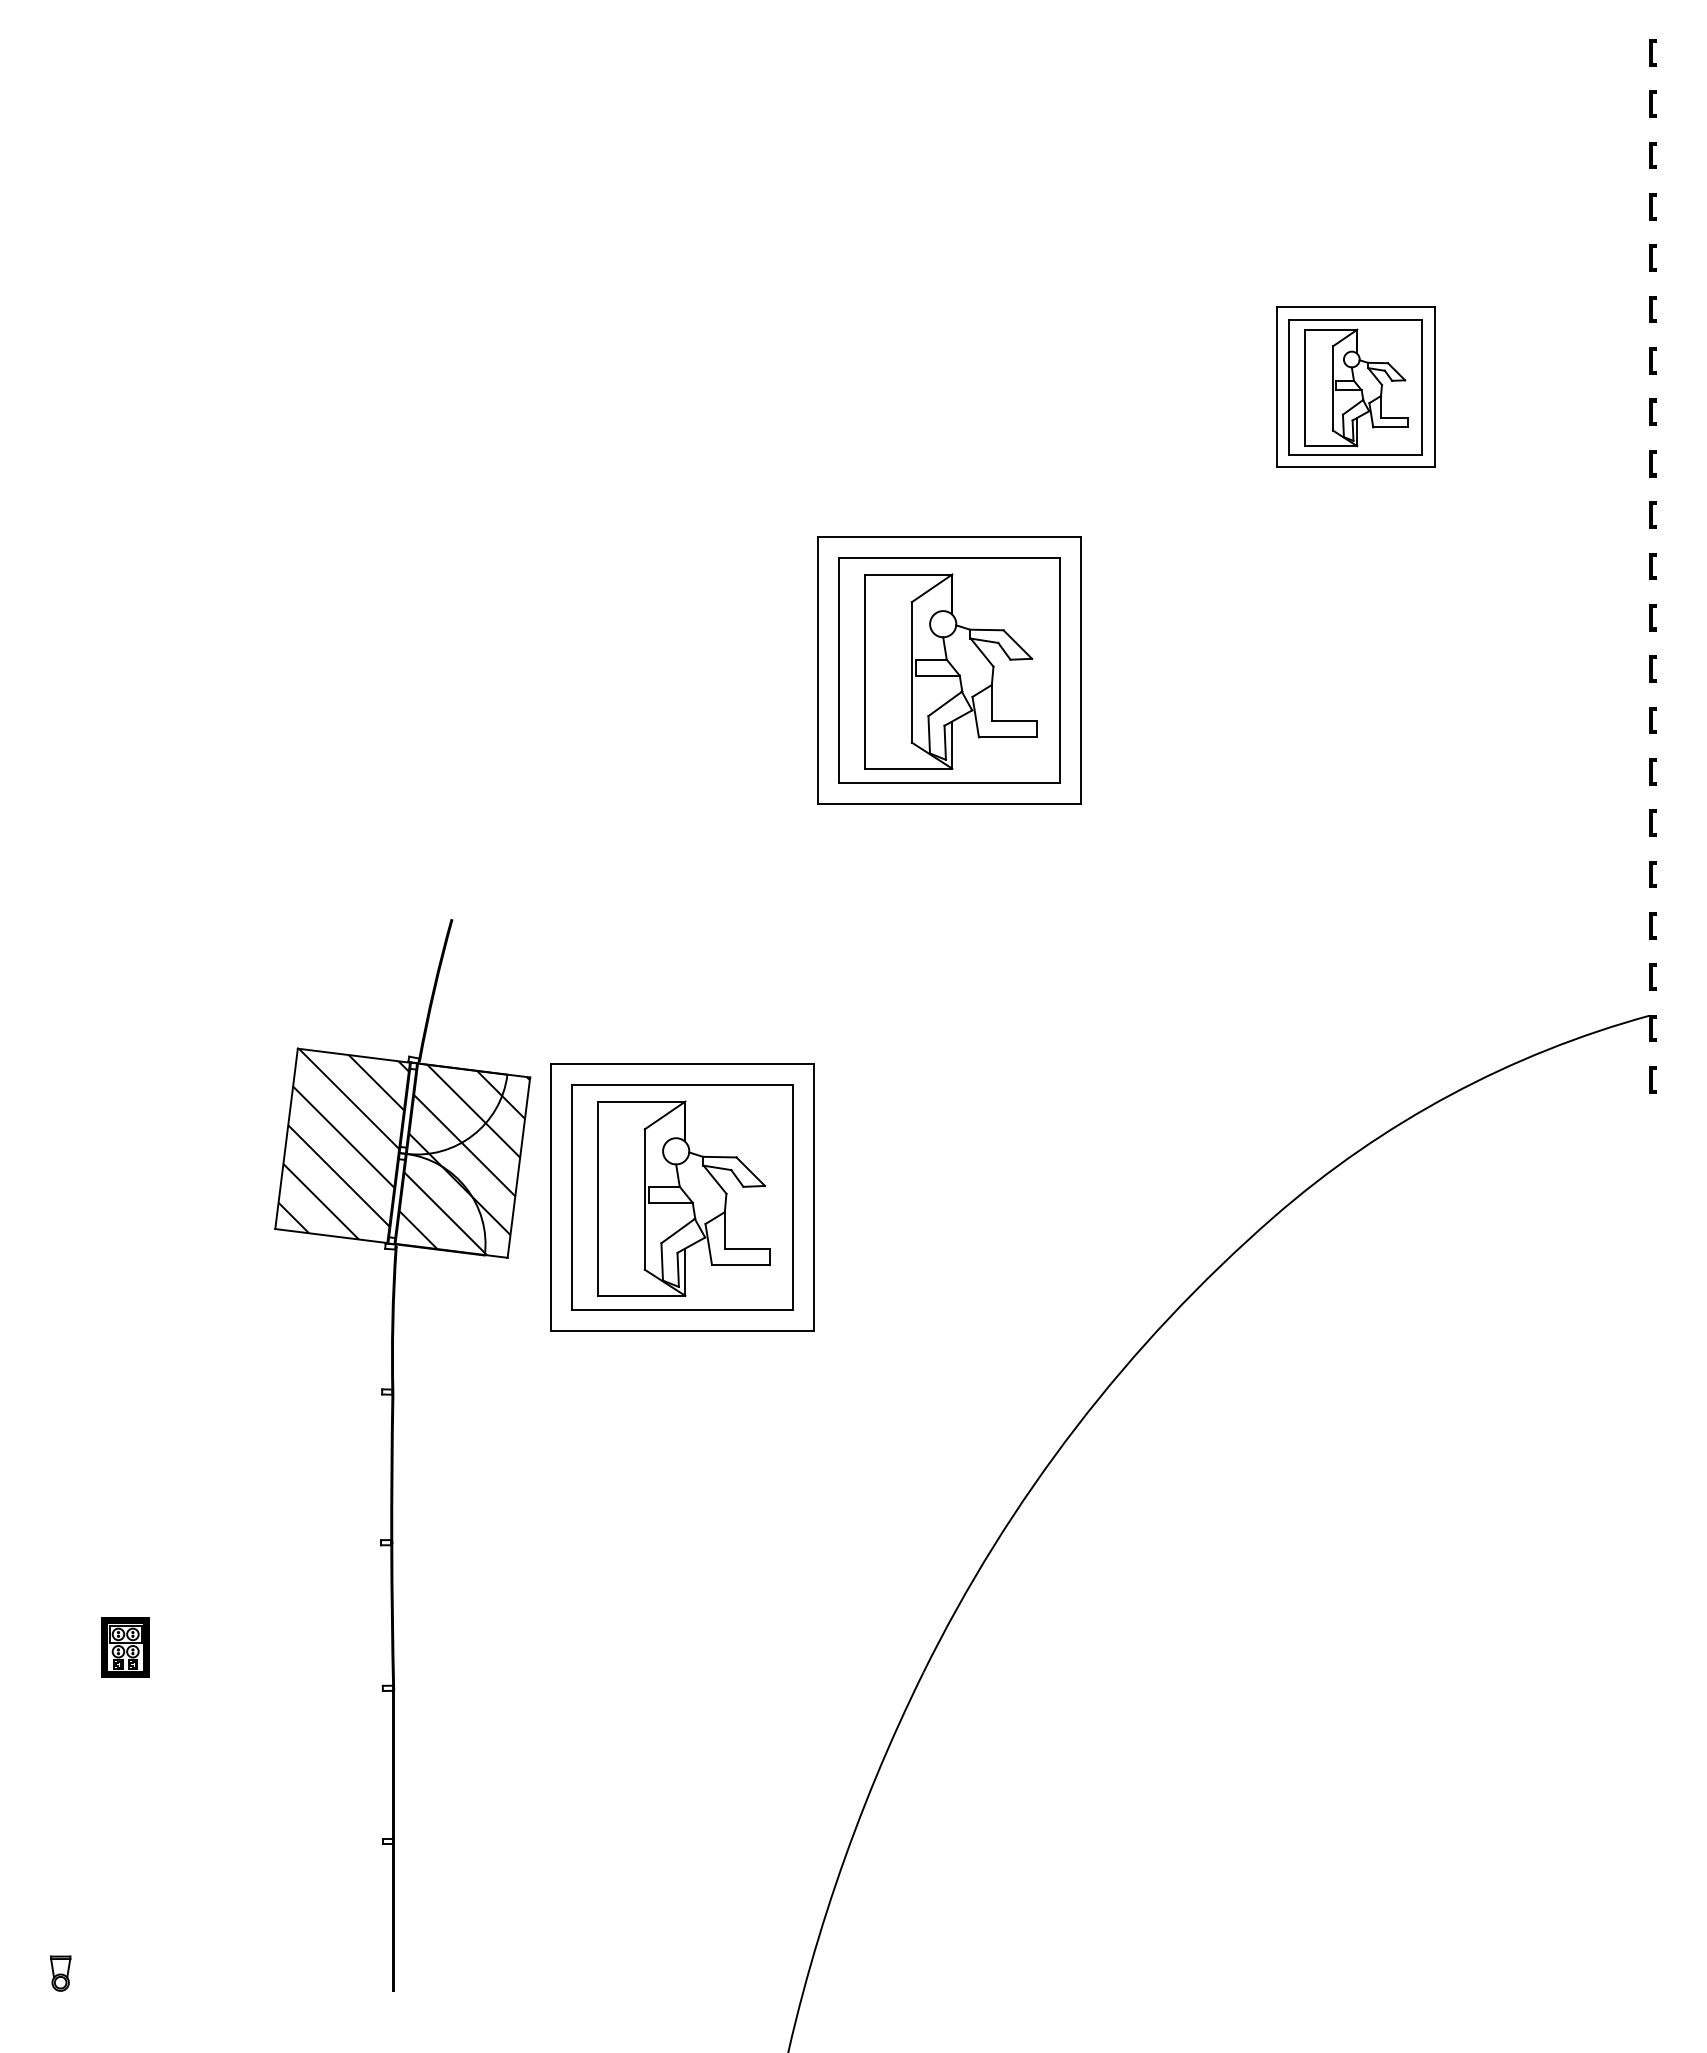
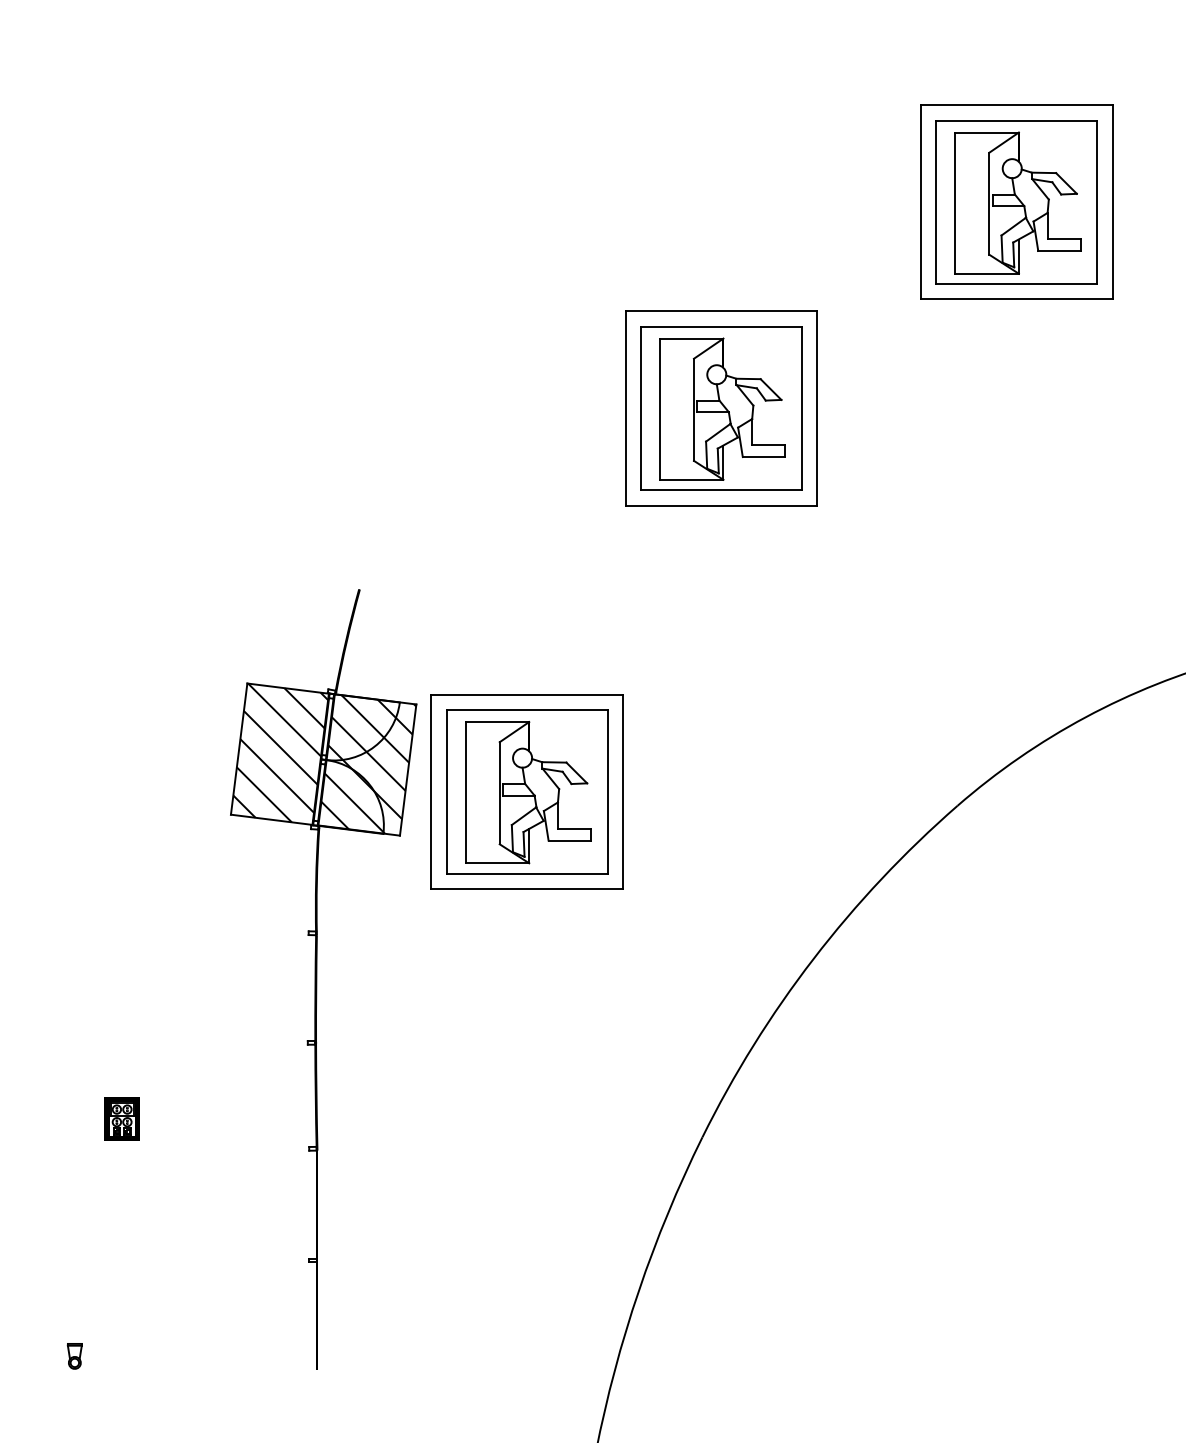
part: (1355, 387) -> (1016, 202), size x1.67

